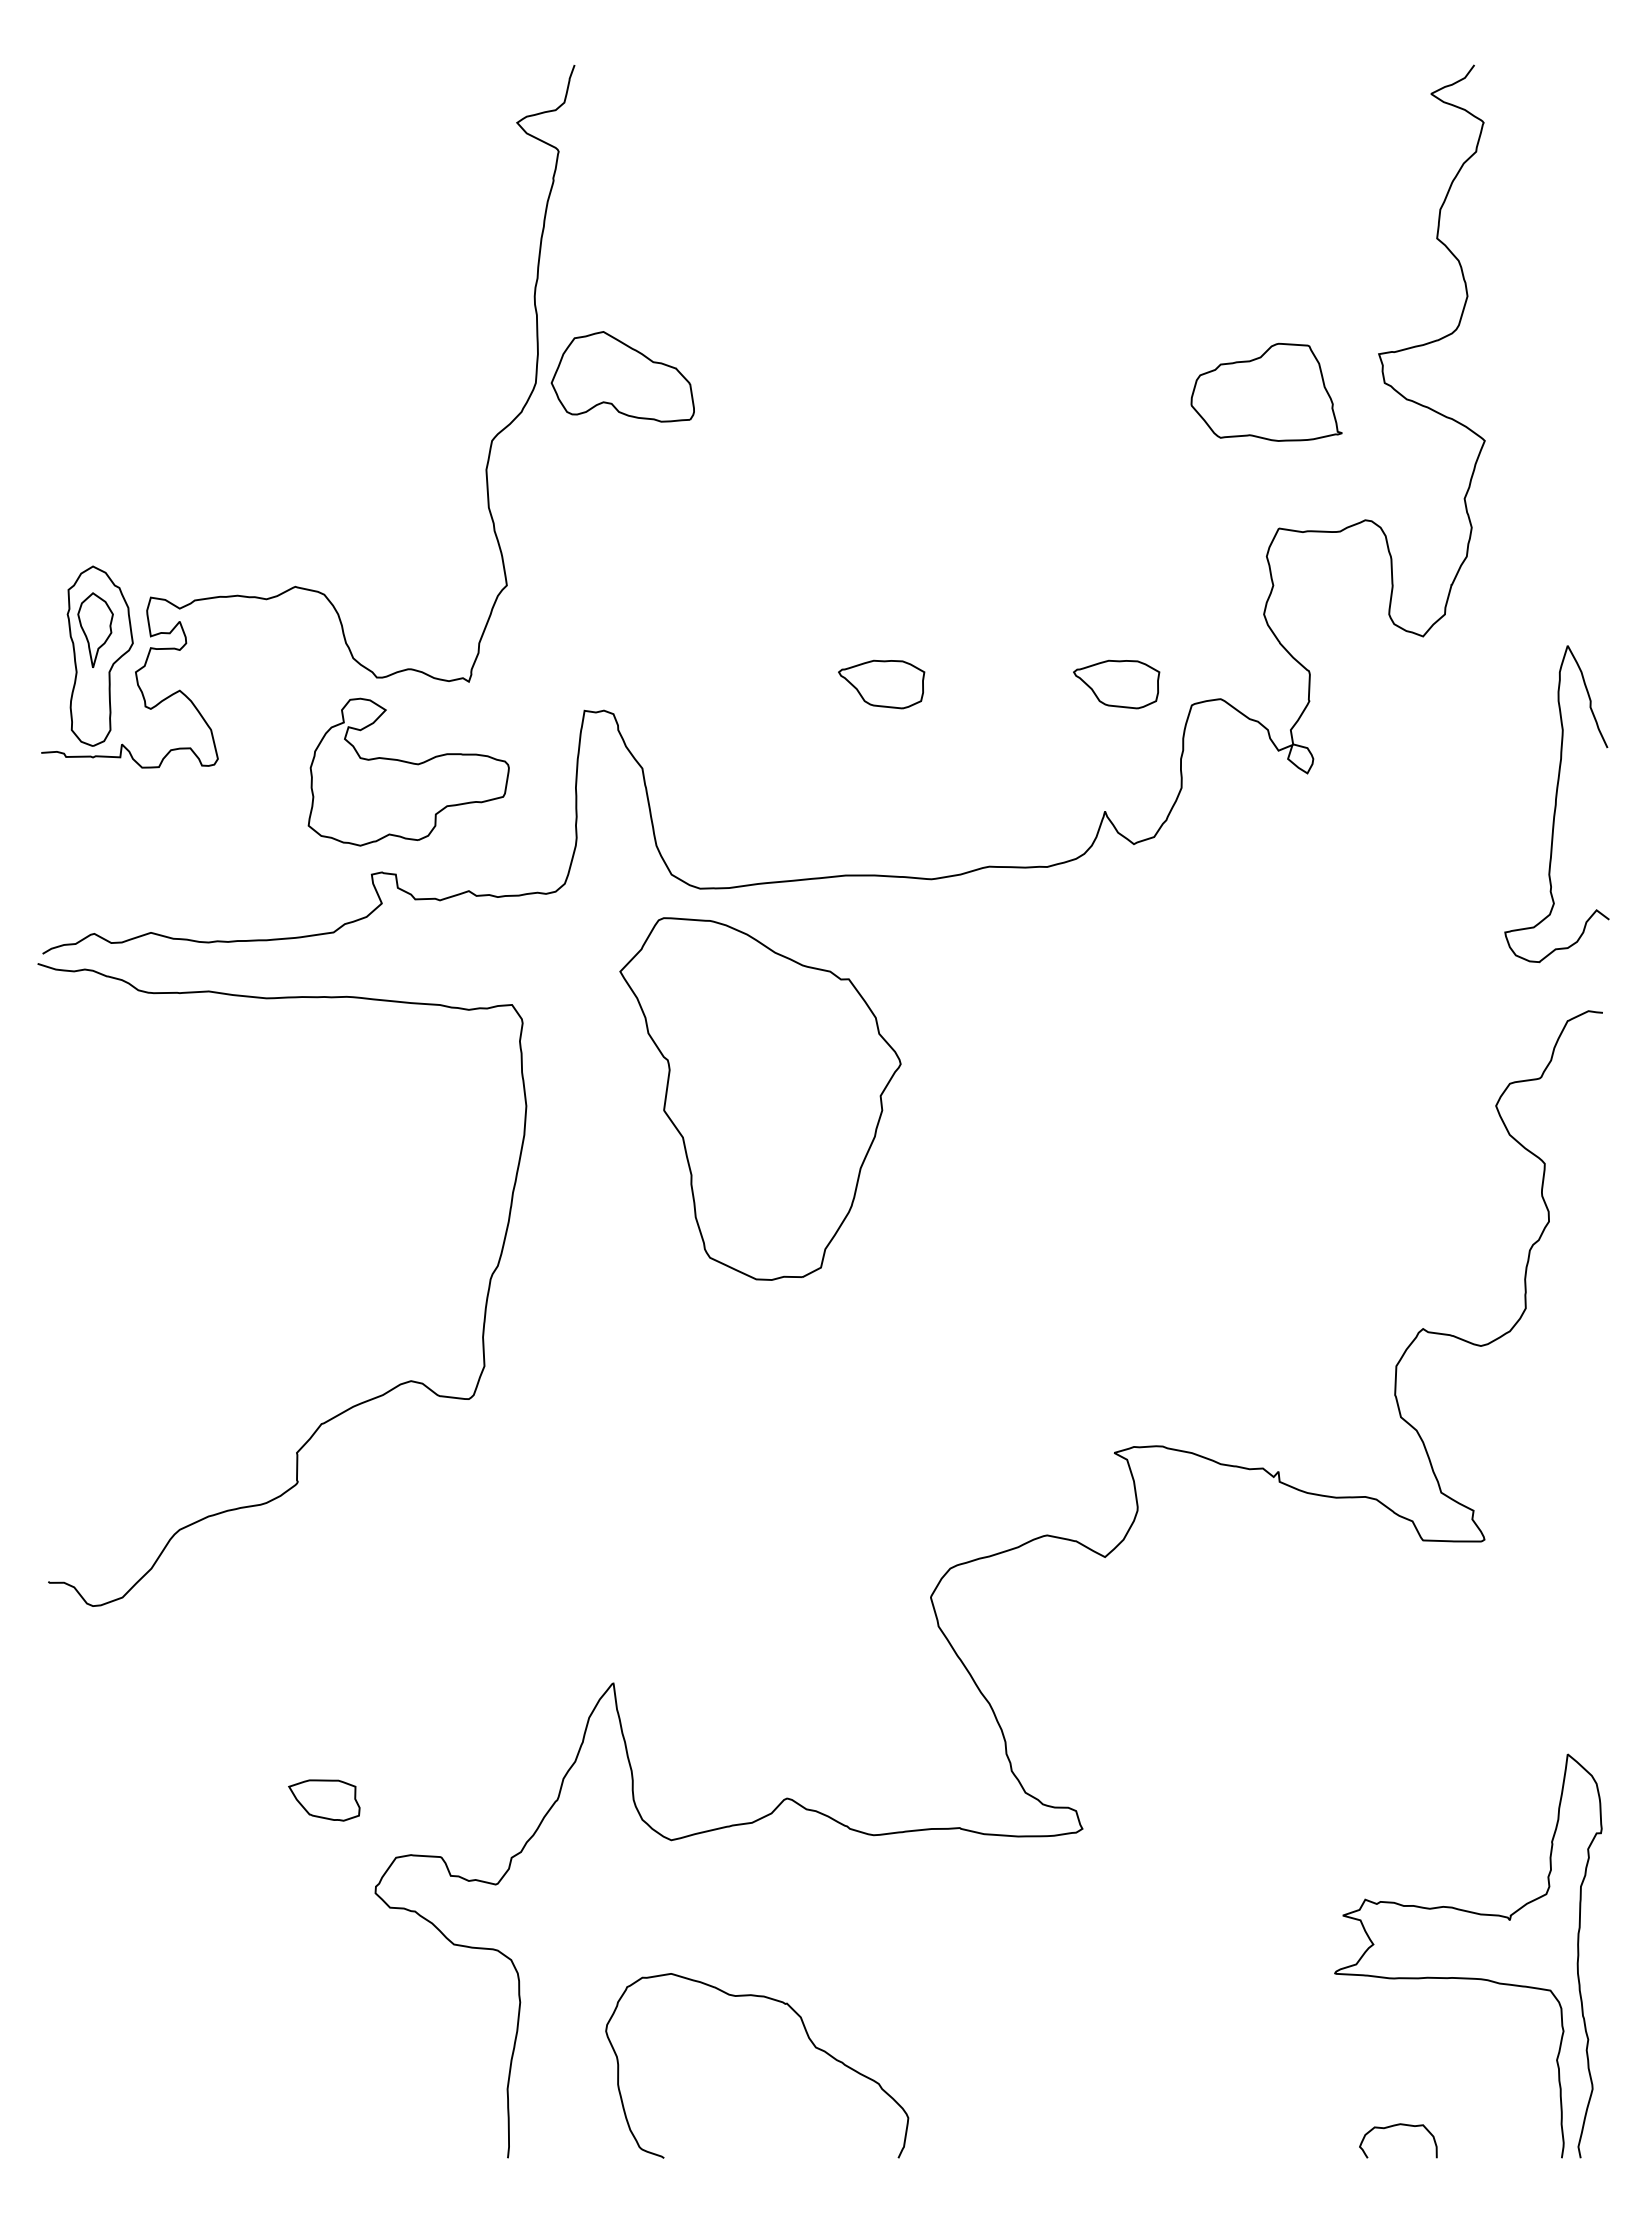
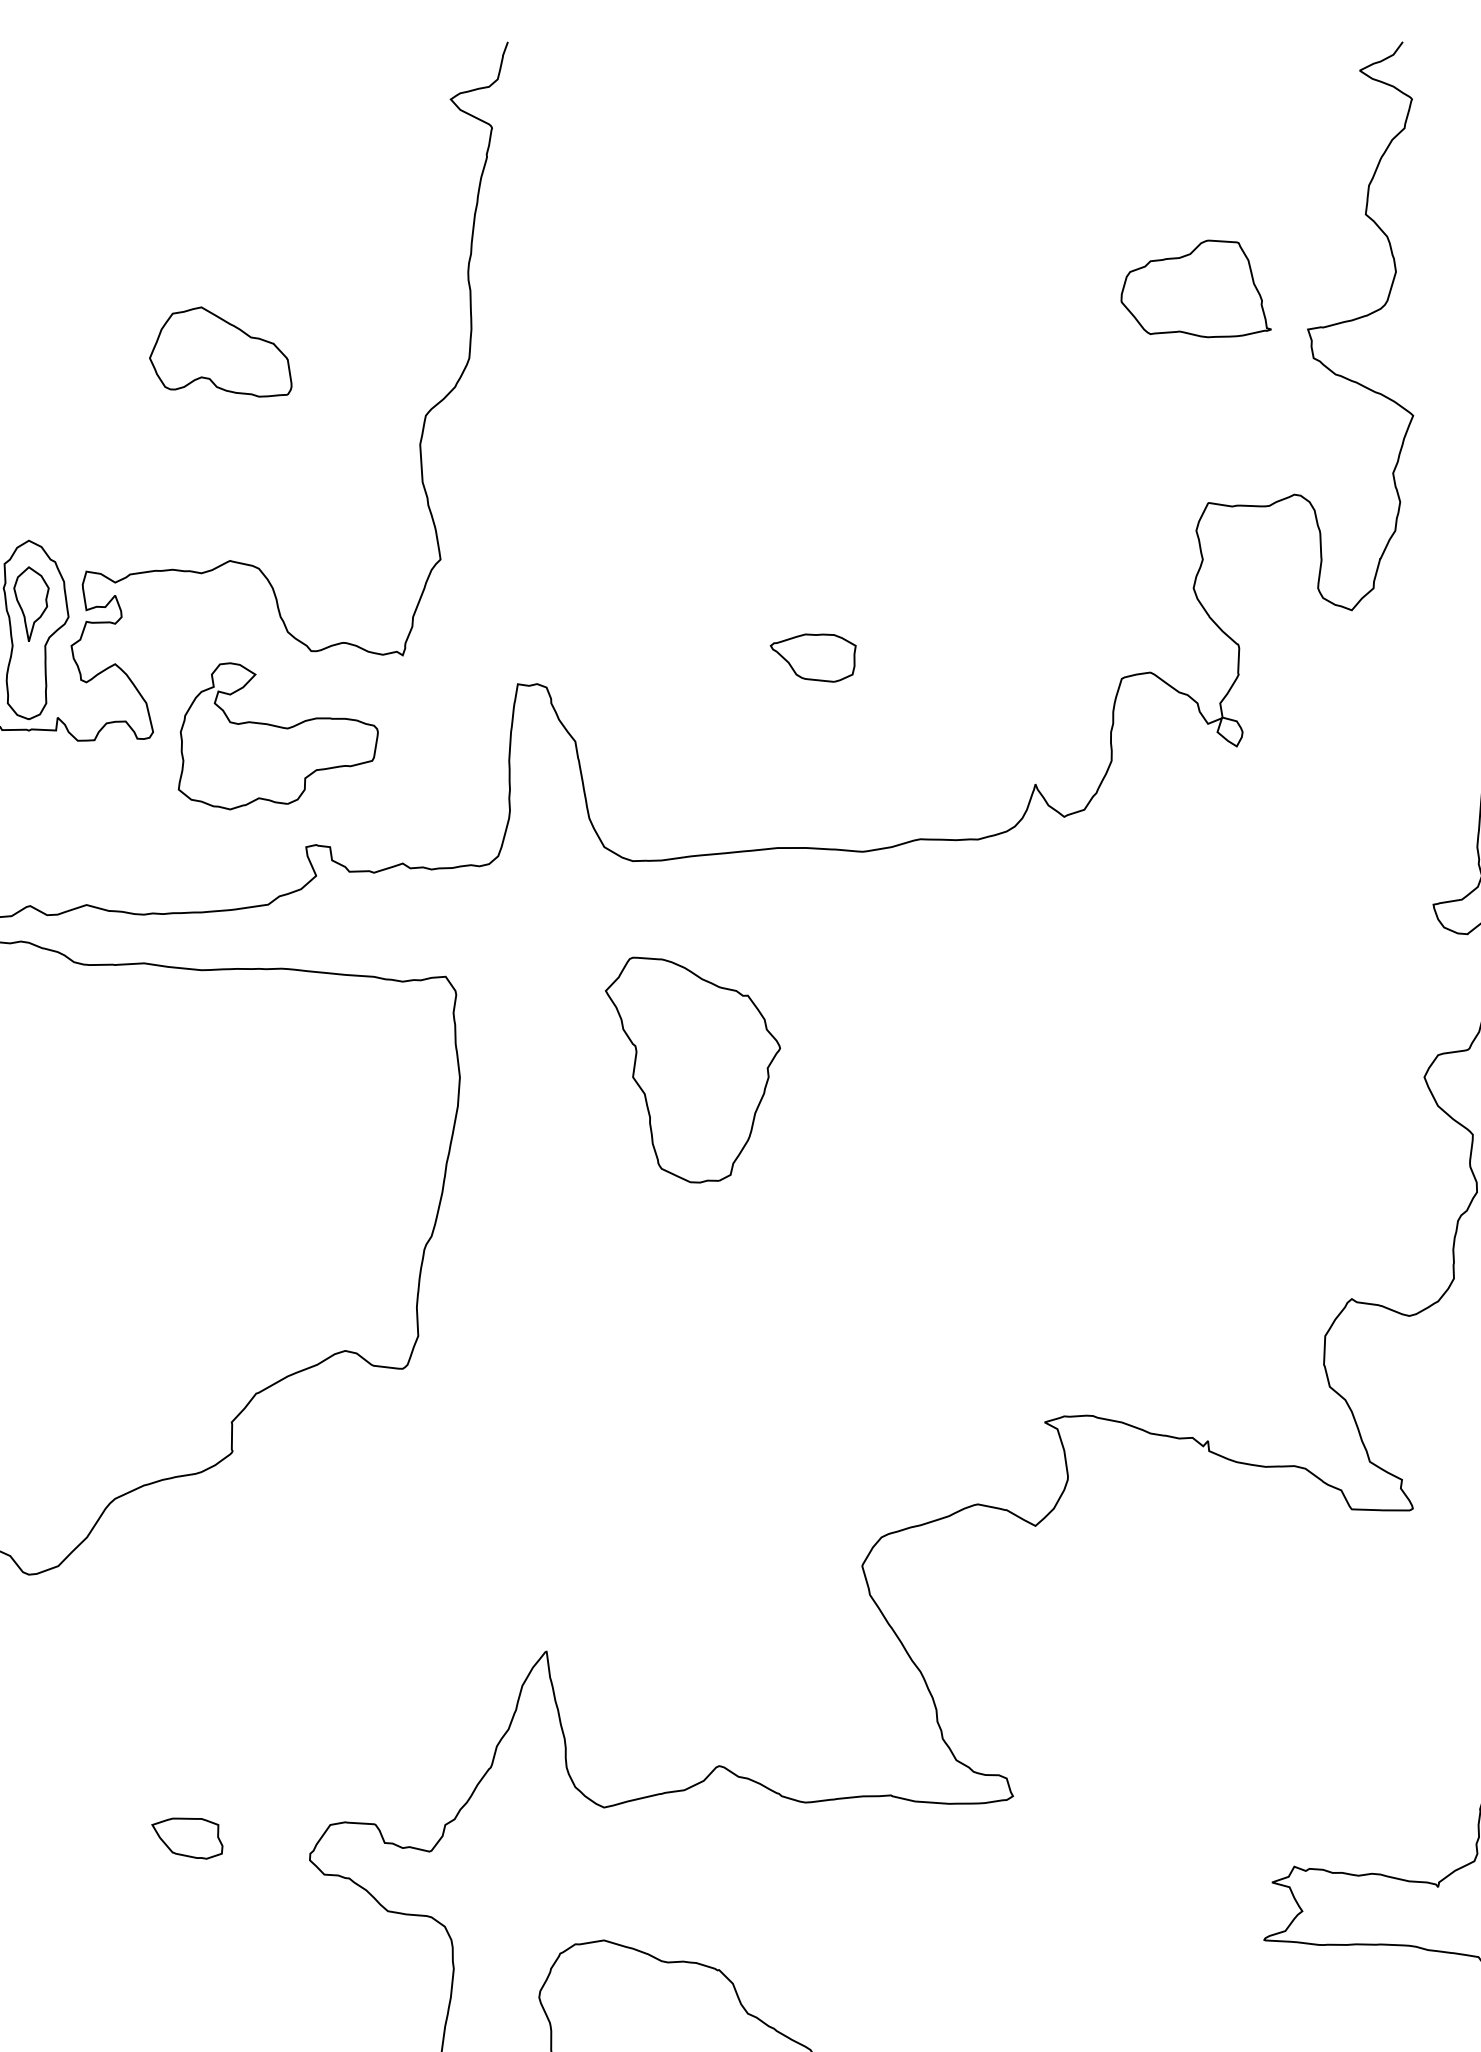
part: (622, 376) -> (220, 351), moved
part: (1266, 391) -> (1196, 288), moved
part: (1116, 684) -> (1046, 658), removed
part: (408, 771) -> (278, 735), moved
part: (760, 1098) -> (692, 1069), size x0.62
part: (324, 1800) -> (187, 1838), moved

